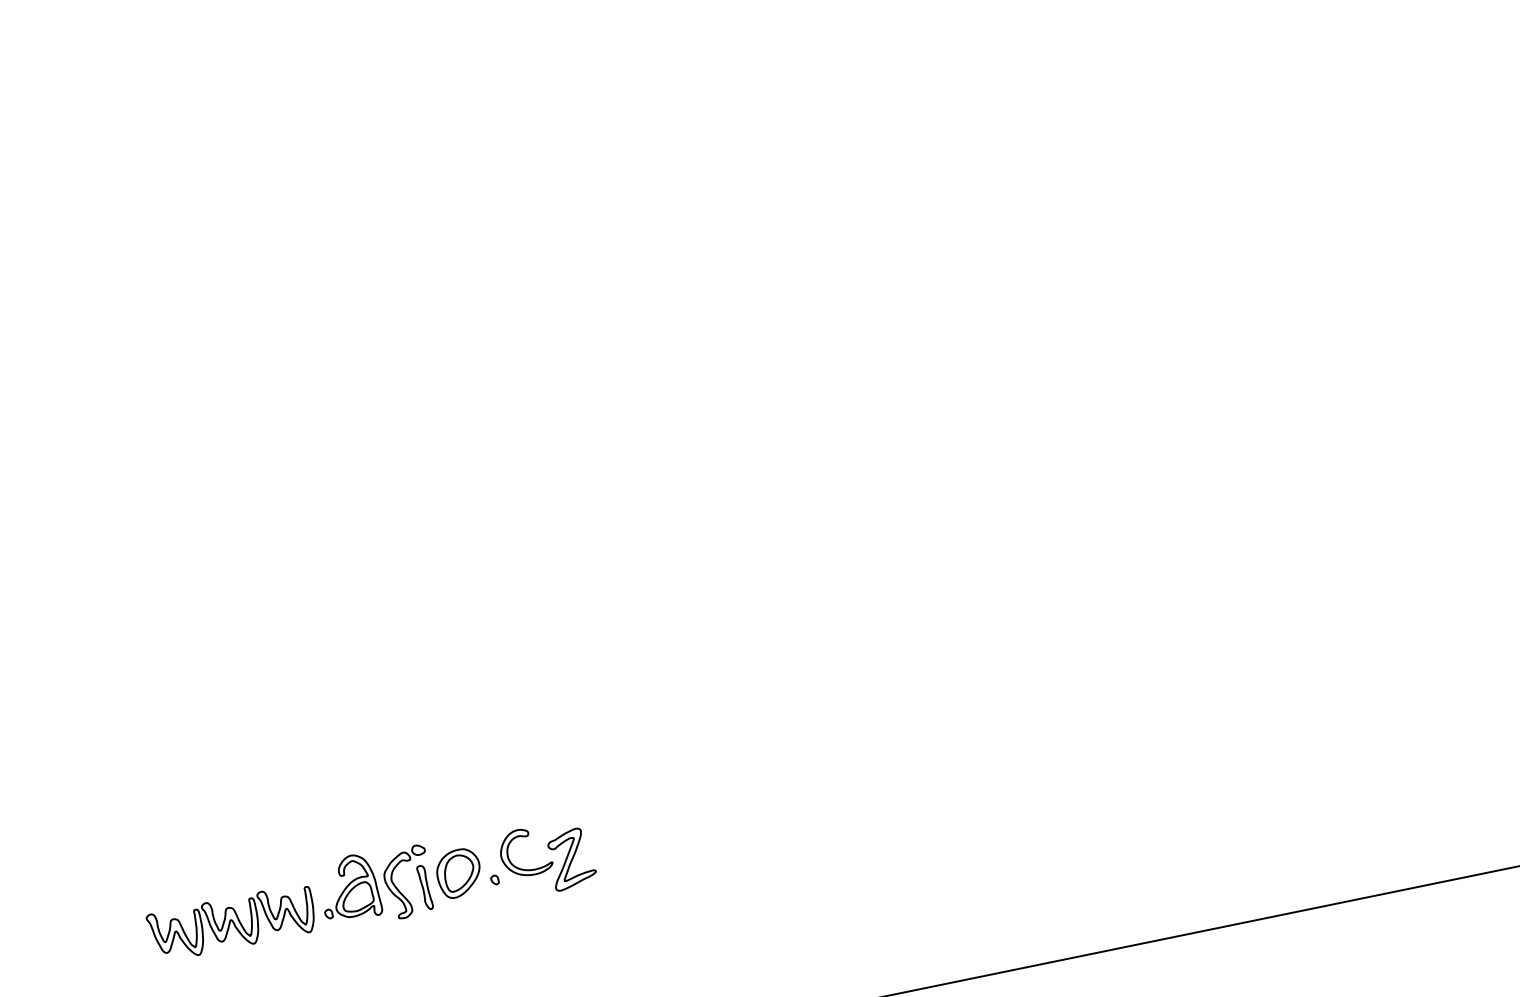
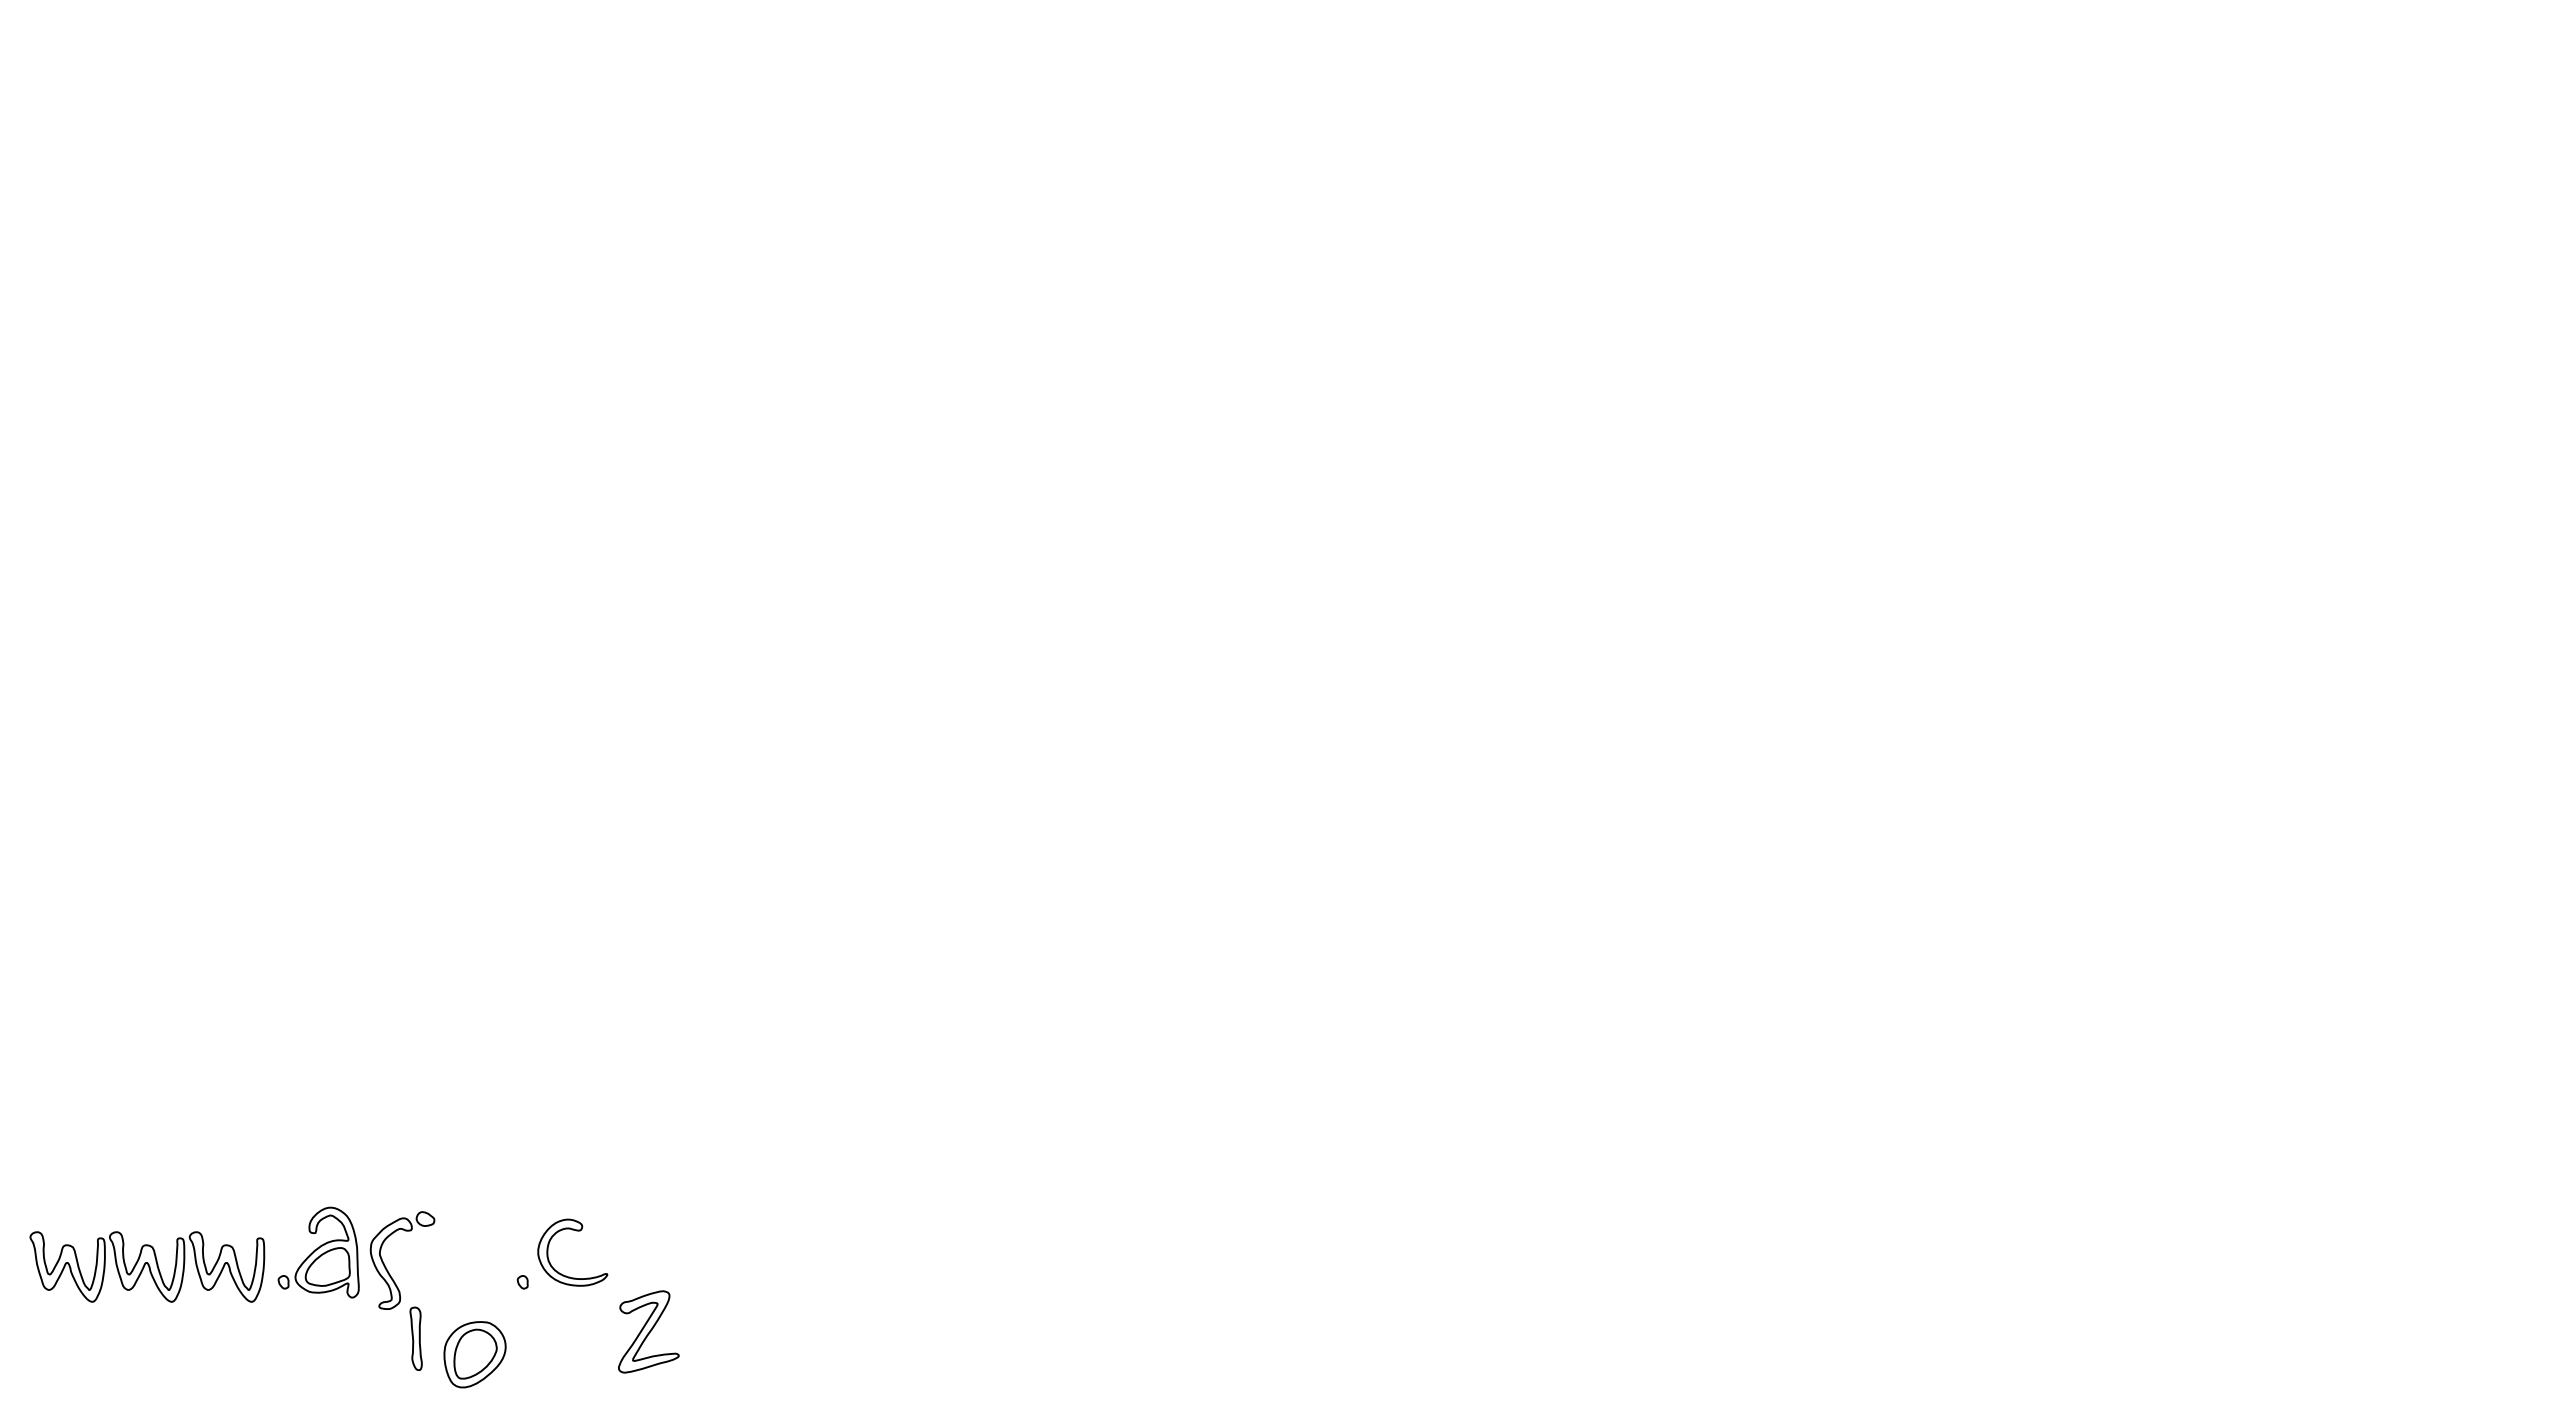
part: (571, 858) -> (648, 1331), moved
part: (458, 873) -> (474, 1354), moved
part: (424, 887) -> (415, 1338), moved

